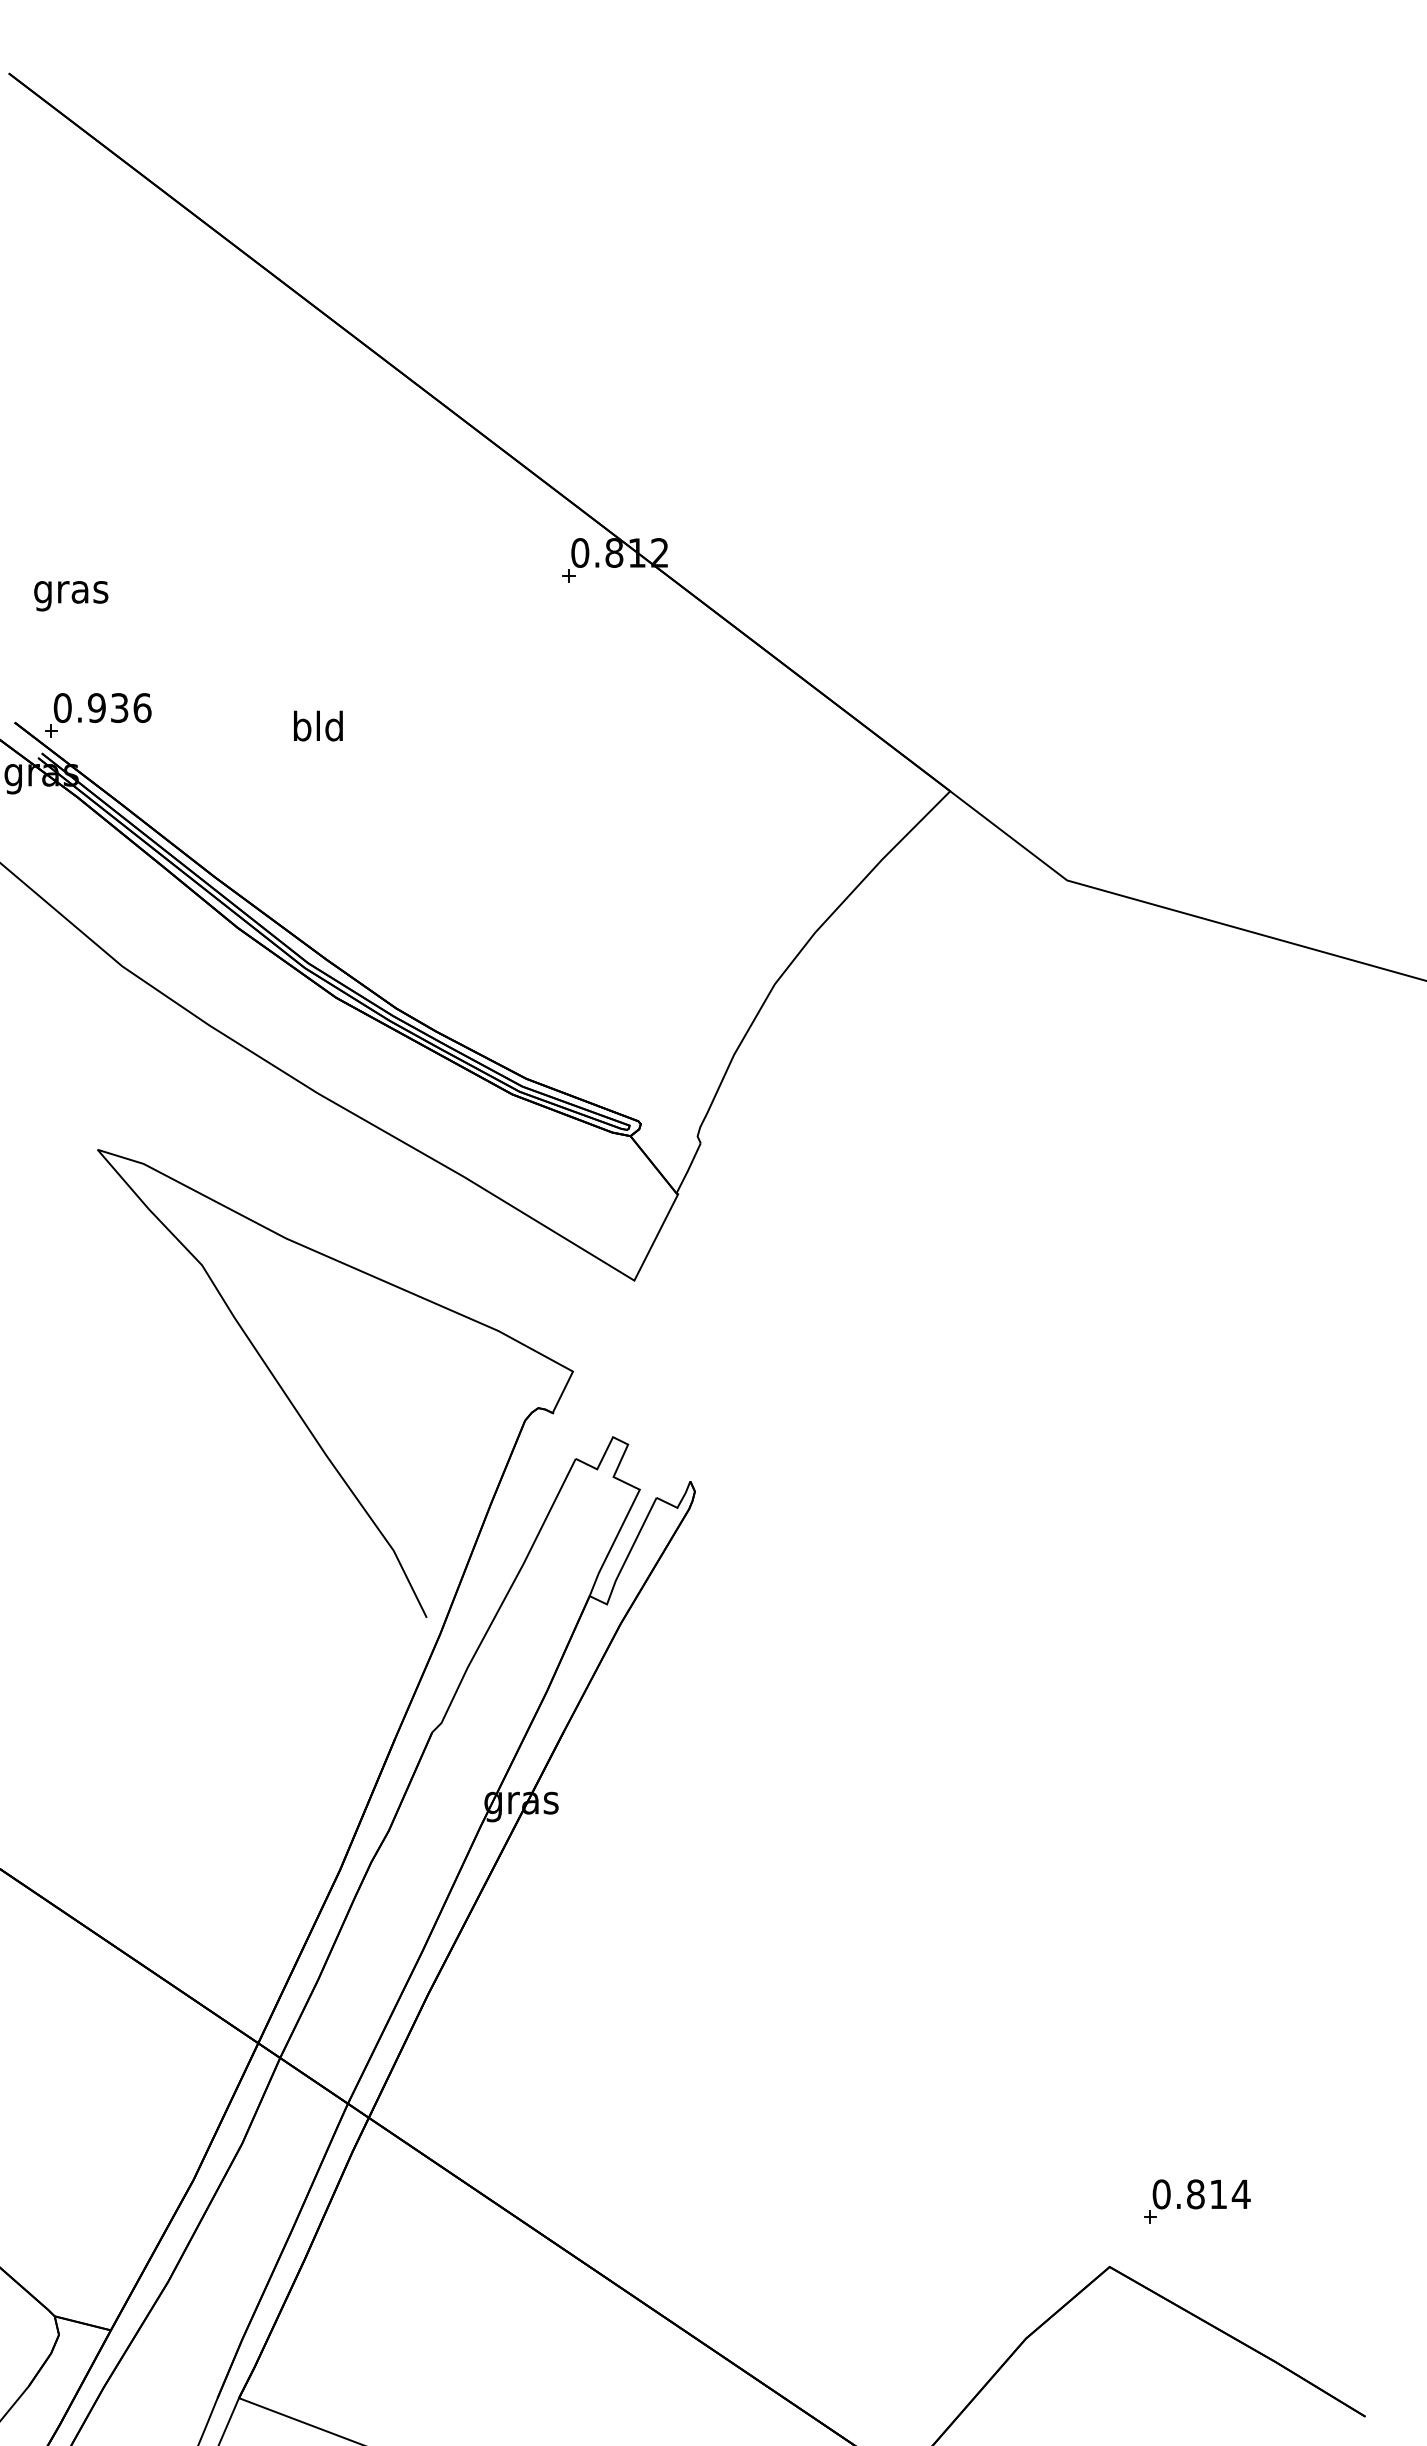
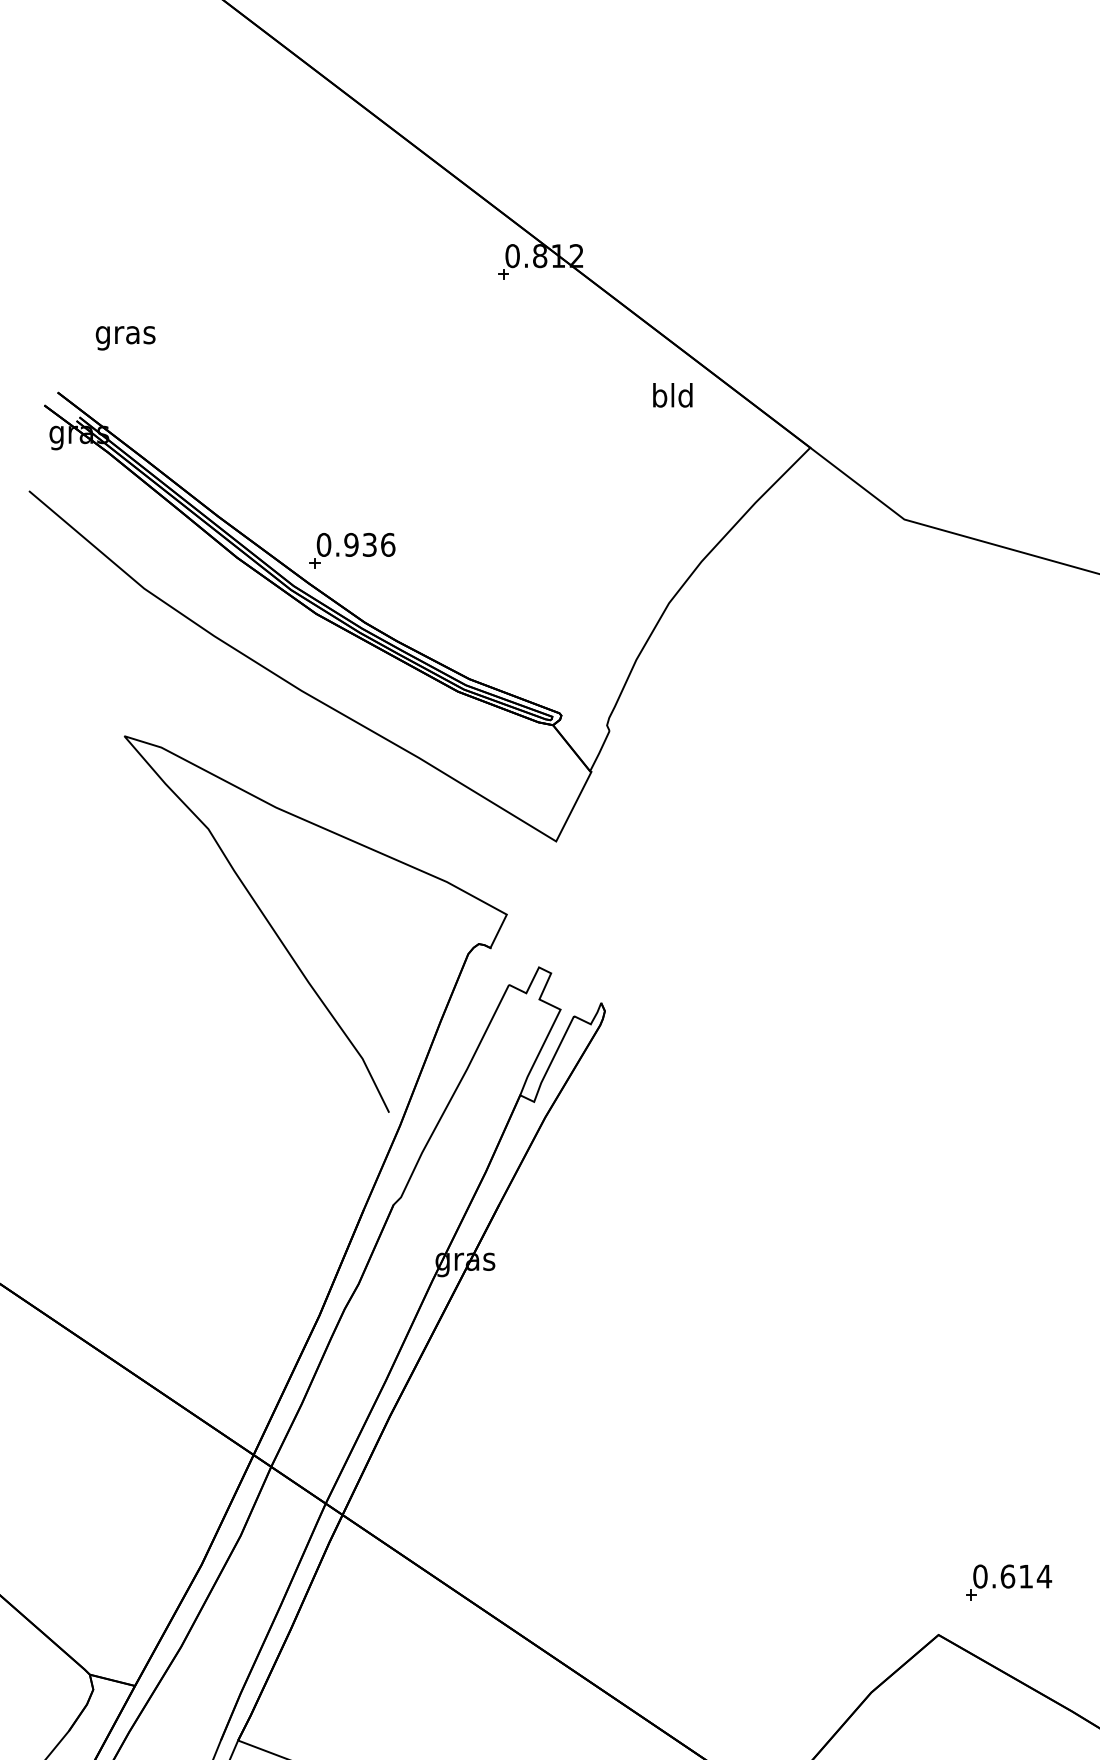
text: (71, 596) -> (125, 338), moved
part: (98, 715) -> (352, 550), moved
text: (318, 725) -> (672, 394), moved
text: (1195, 2194) -> (1007, 1576), 0.814 -> 0.614

